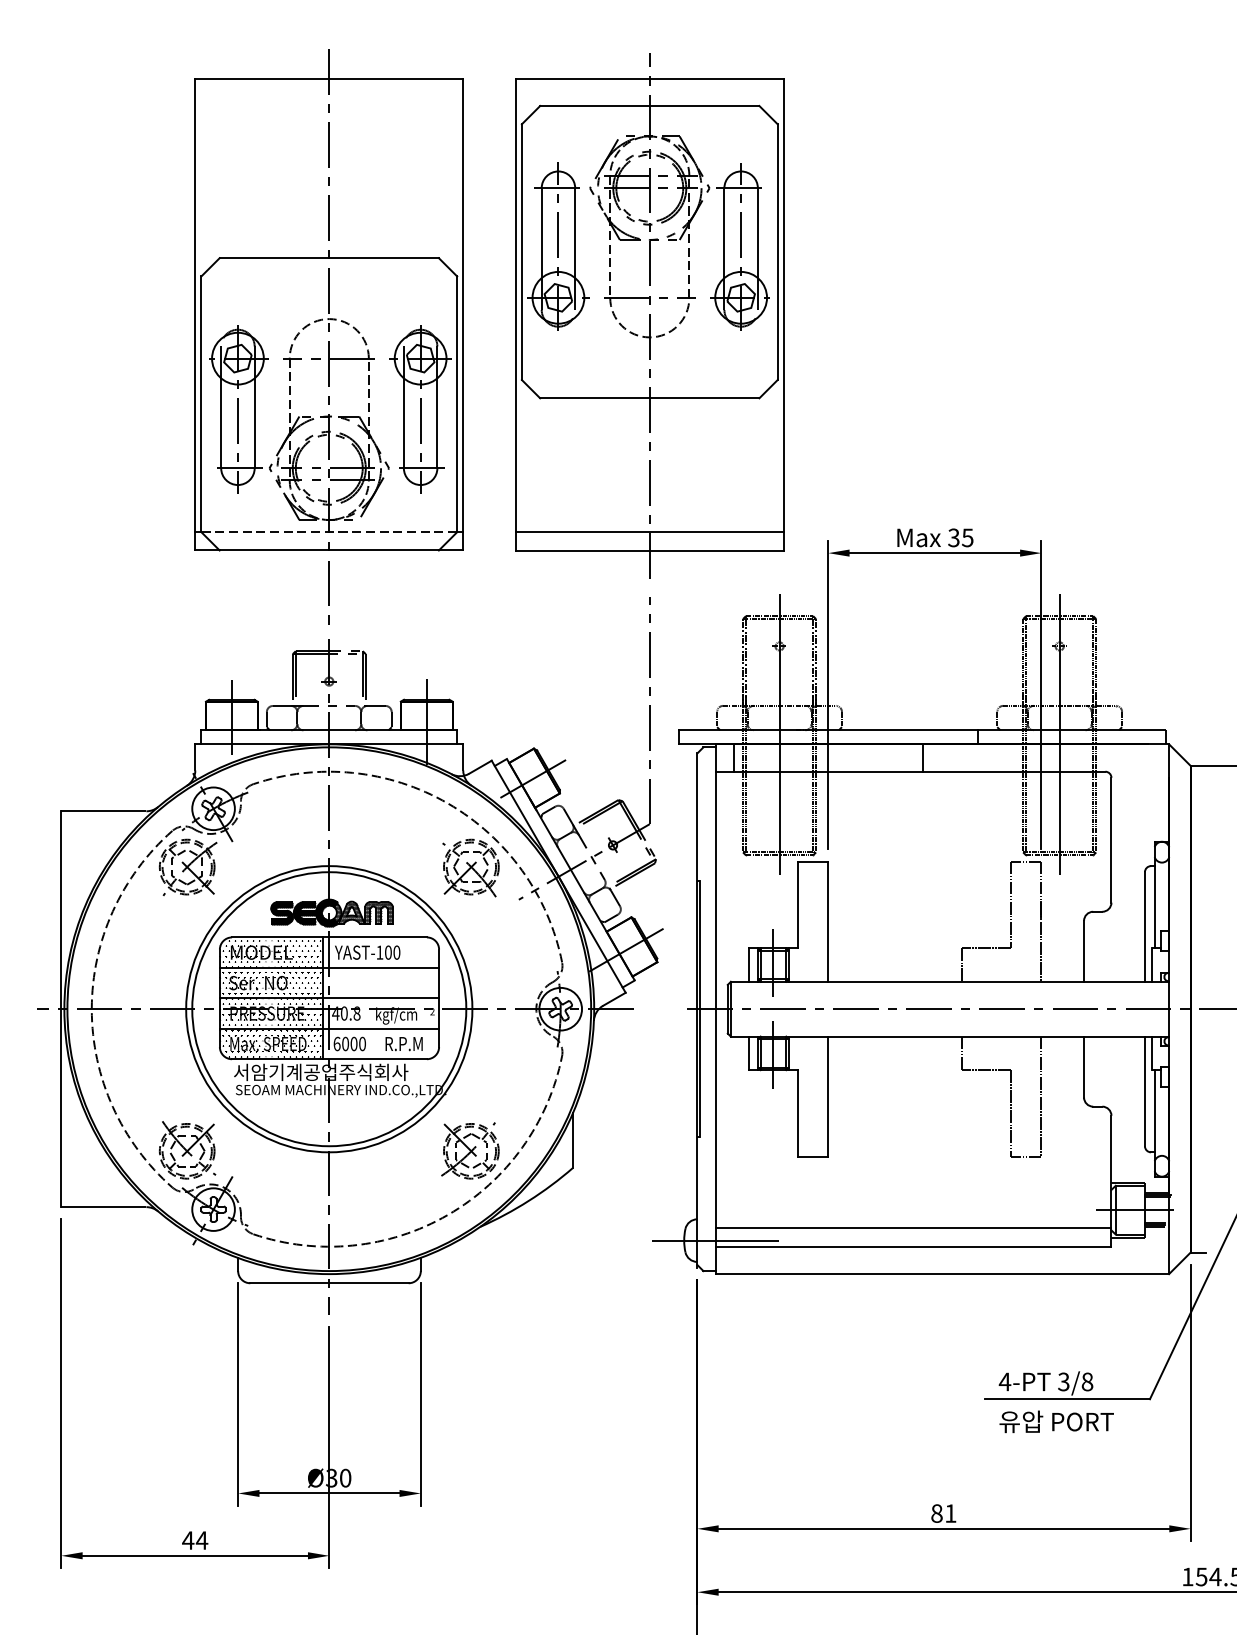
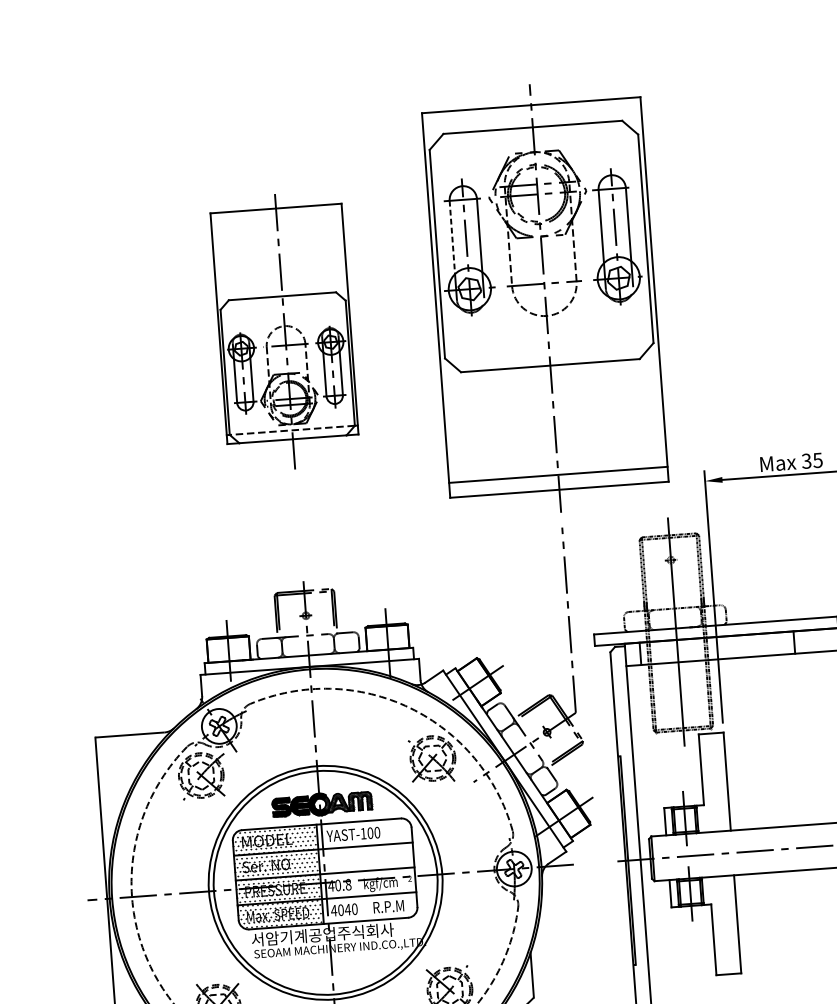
line: (541, 233) -> (452, 237), solid -> dashed
part: (328, 336) -> (284, 334), size x0.6
text: (345, 1043) -> (340, 909), 6000 -> 4040

